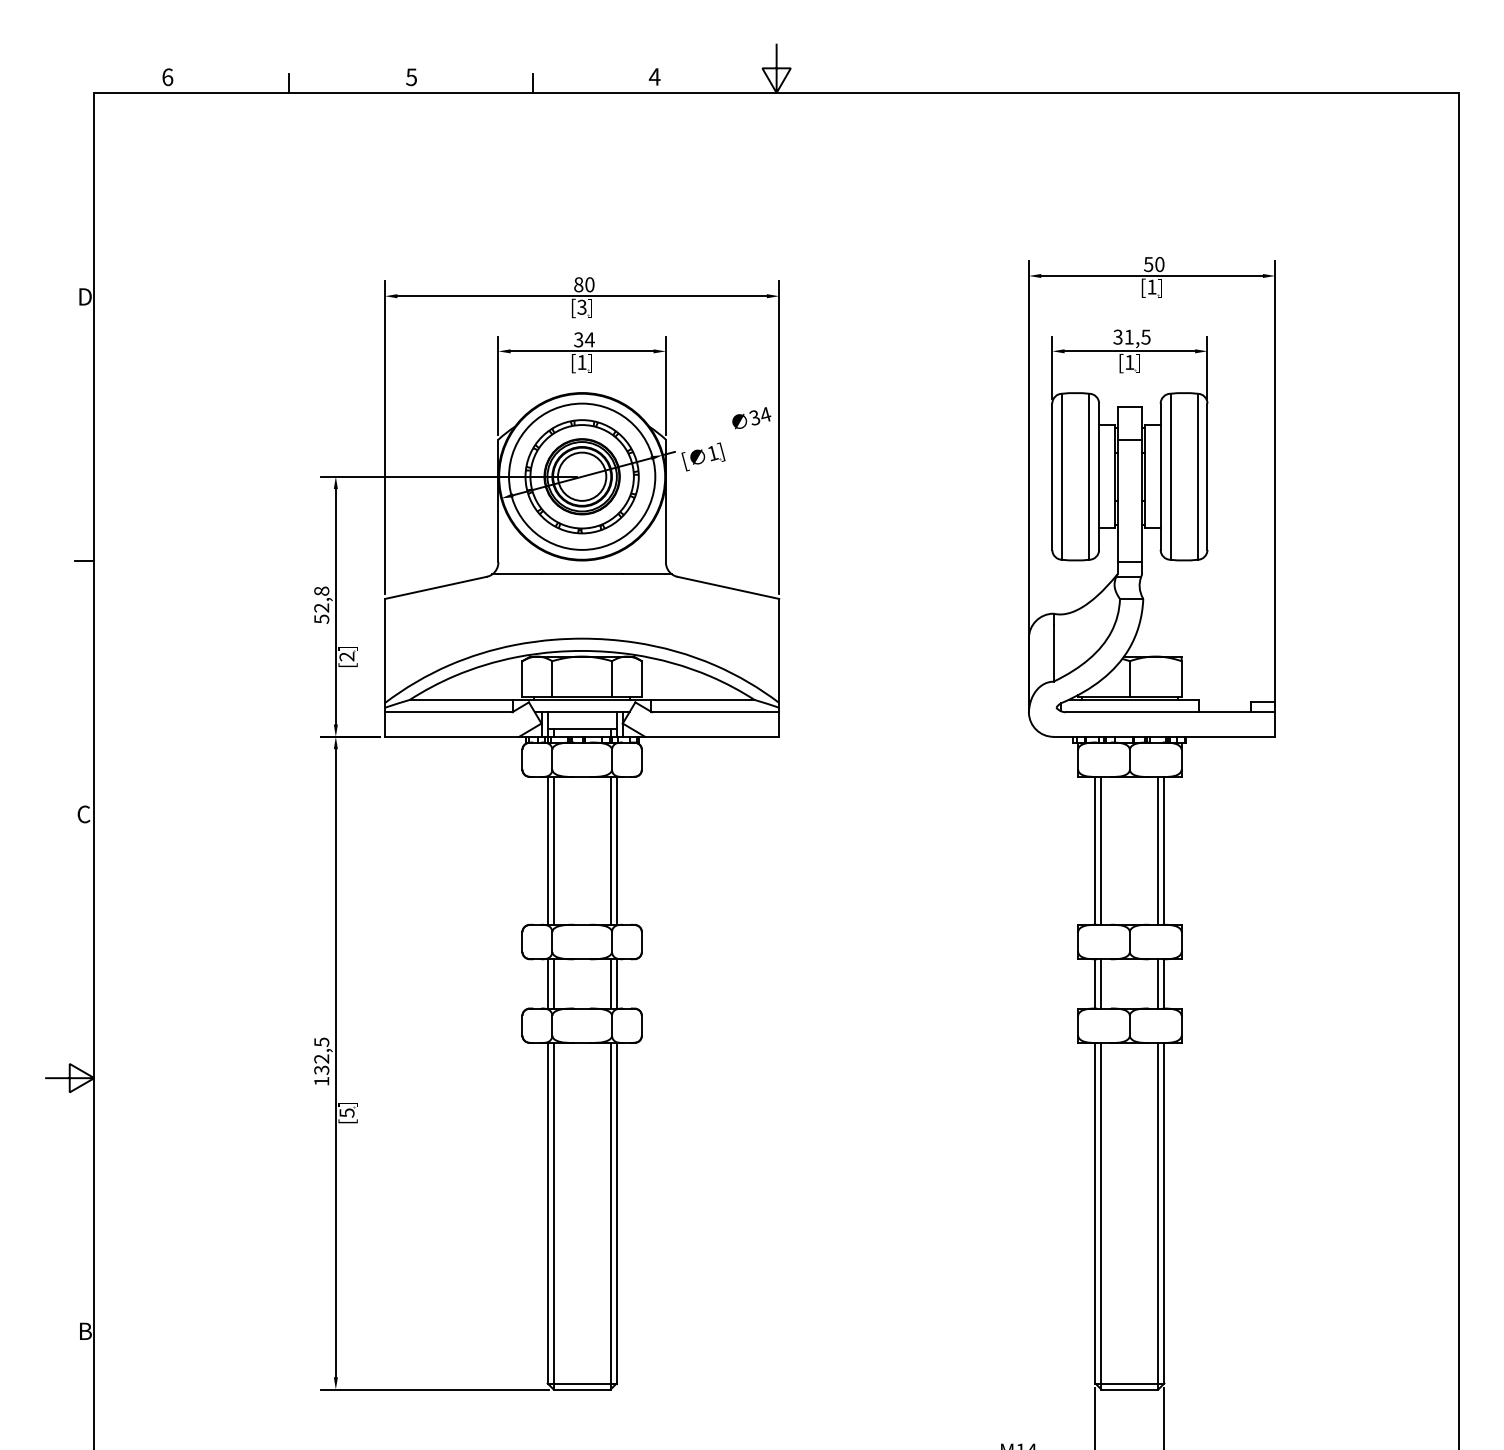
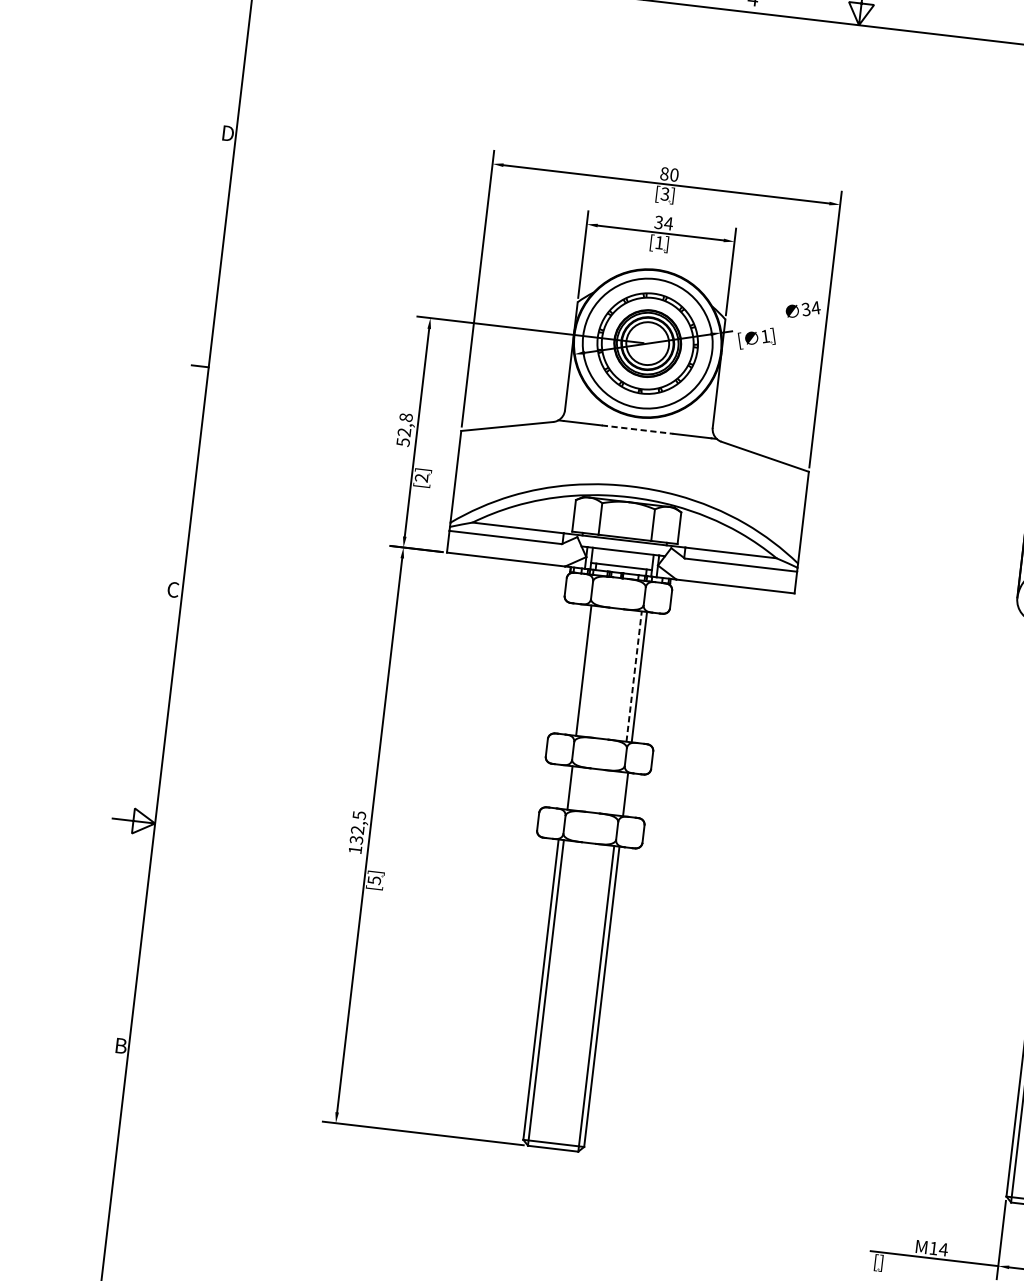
line: (582, 574) -> (637, 429), solid -> dashed
line: (547, 850) -> (578, 669), removed
line: (610, 850) -> (633, 676), solid -> dashed
line: (547, 983) -> (564, 786), removed
line: (610, 983) -> (620, 793), removed

